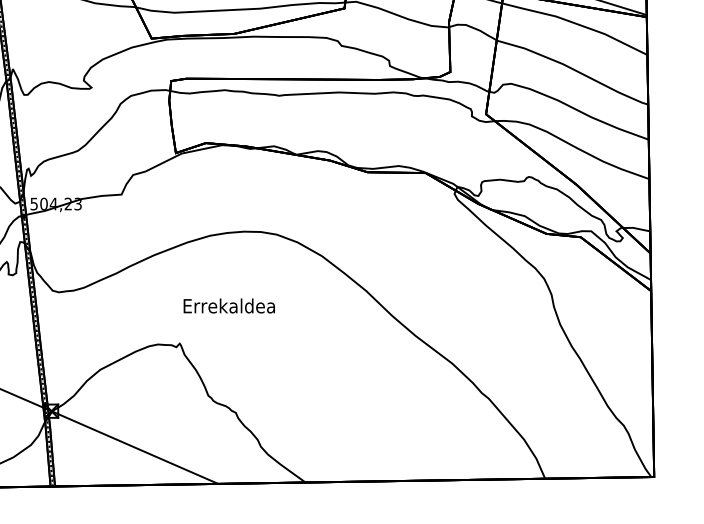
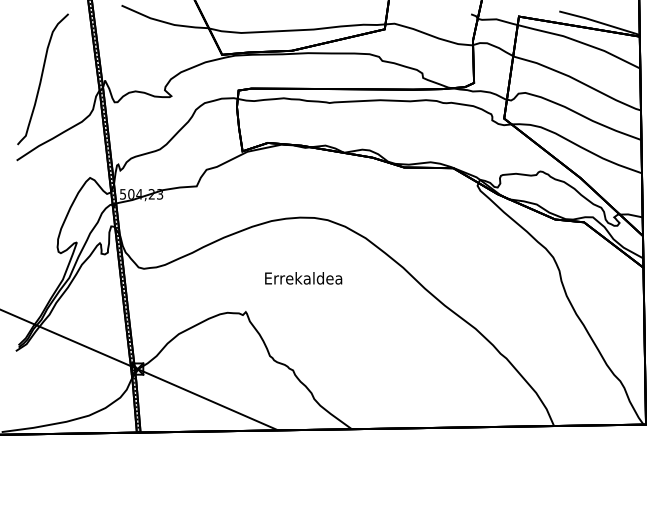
text: (229, 306) -> (303, 278), moved

